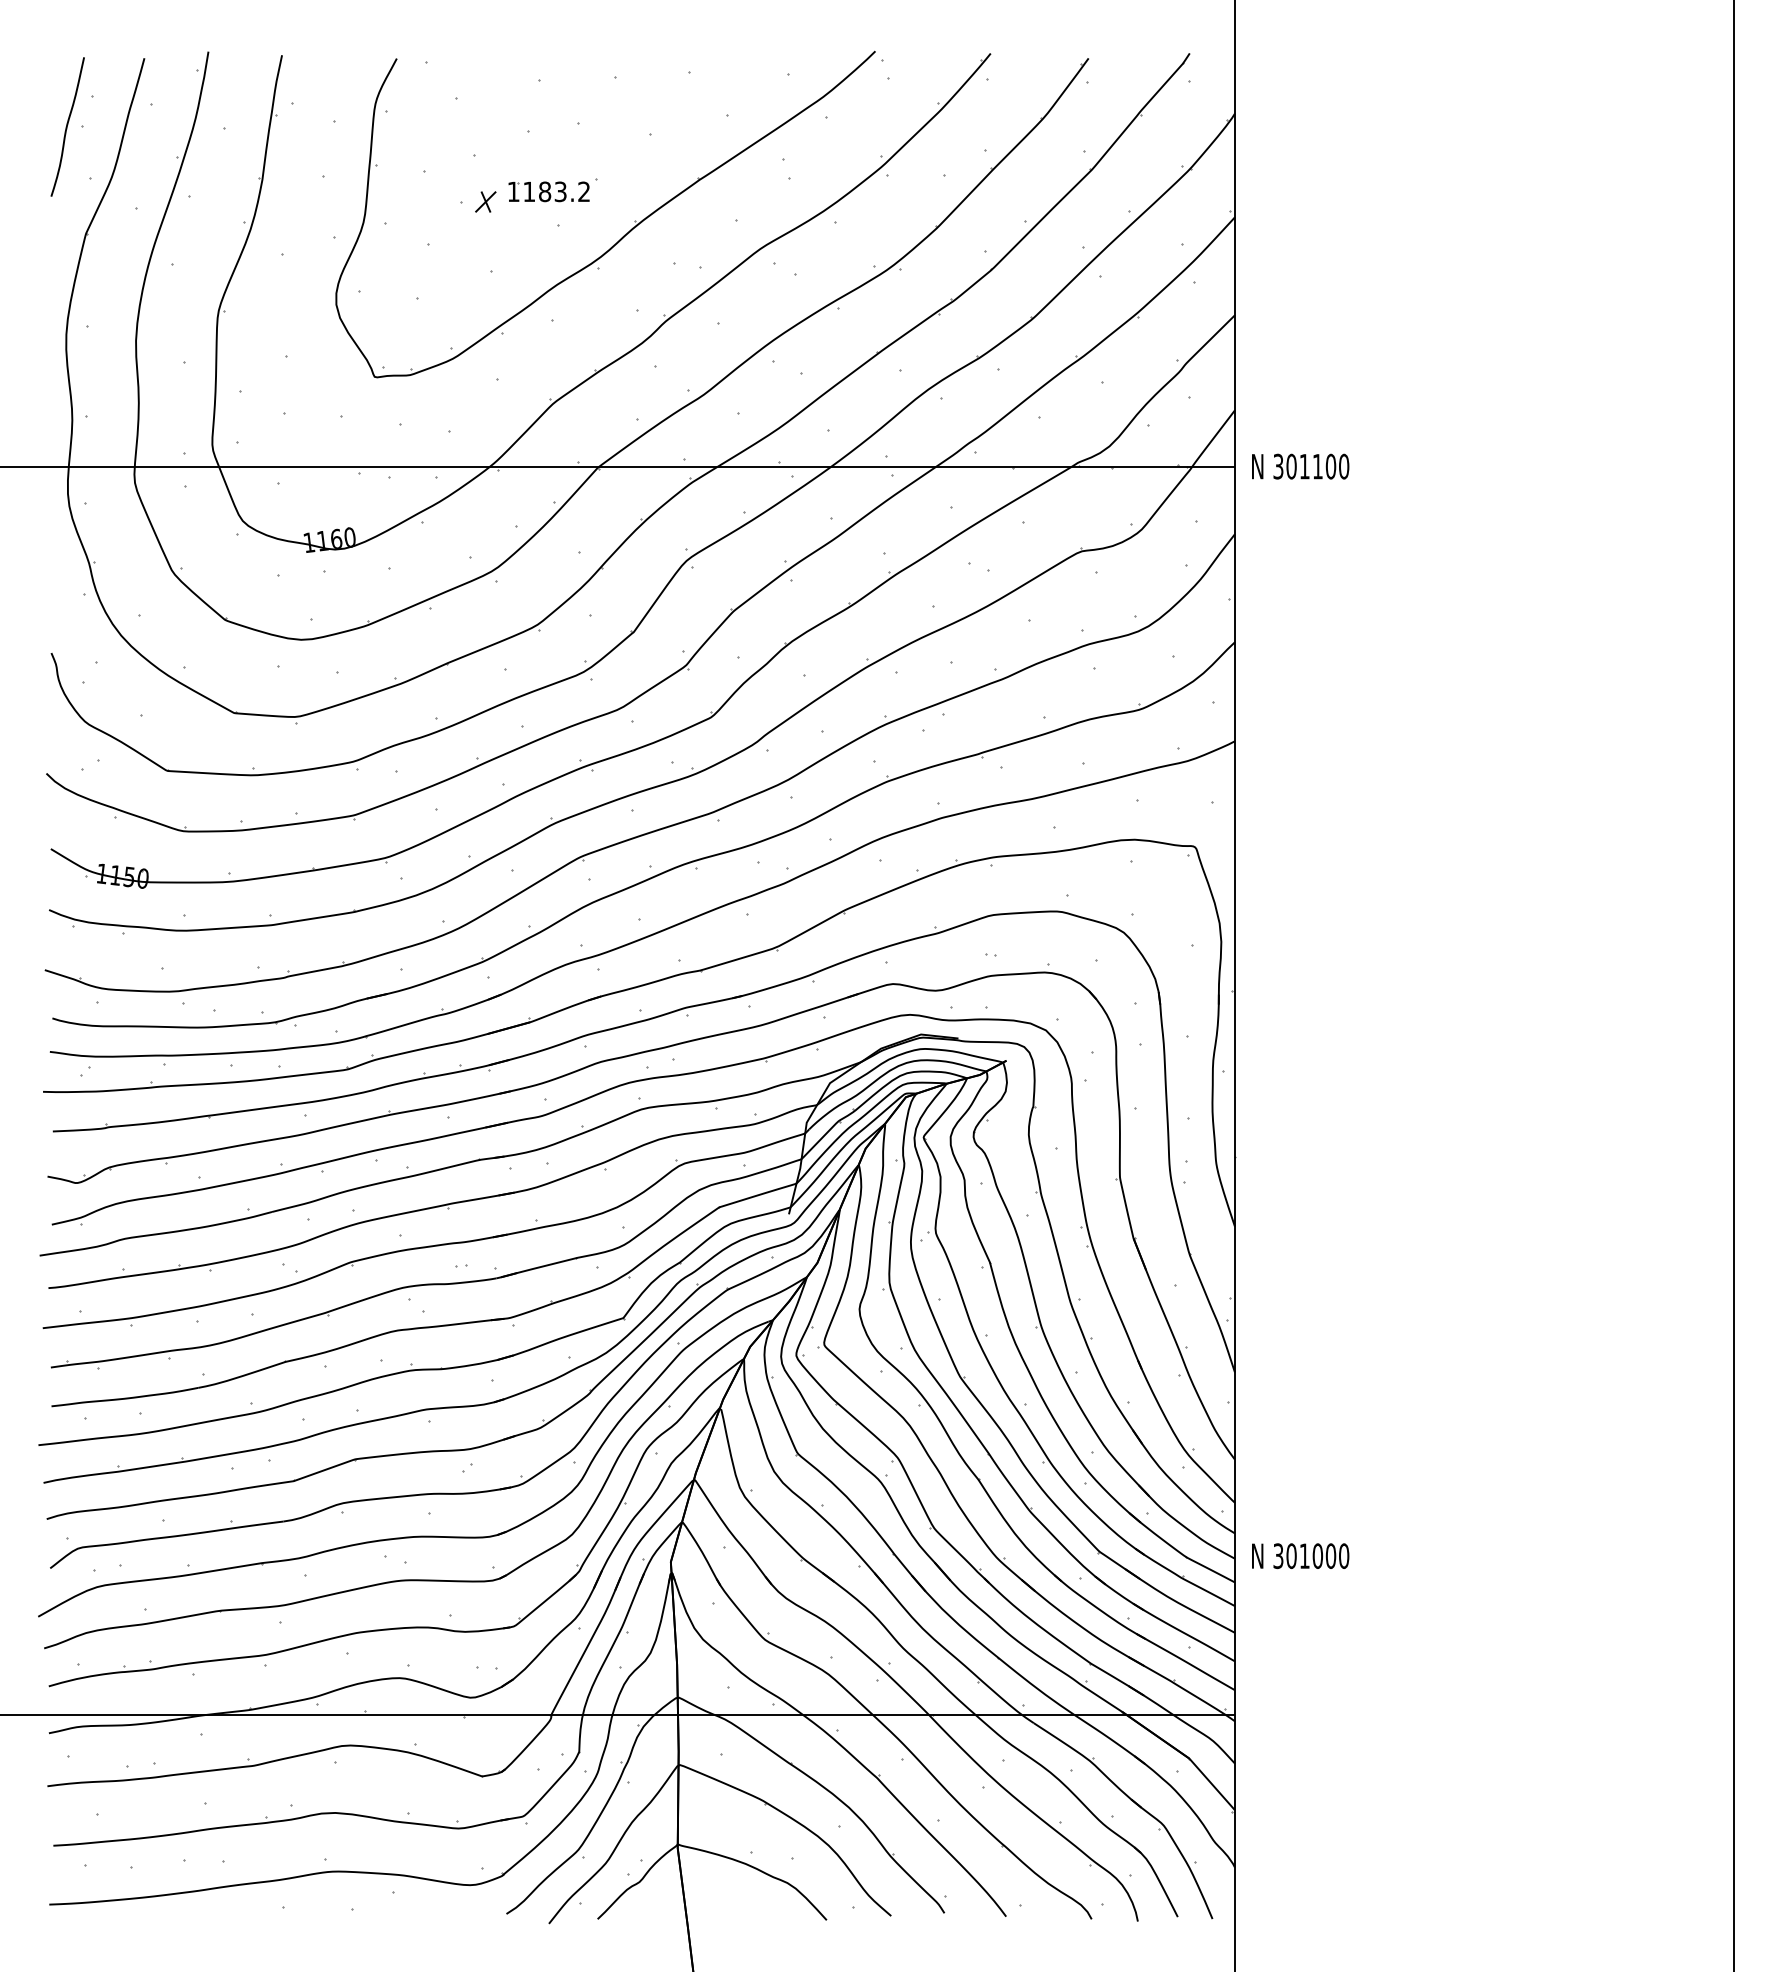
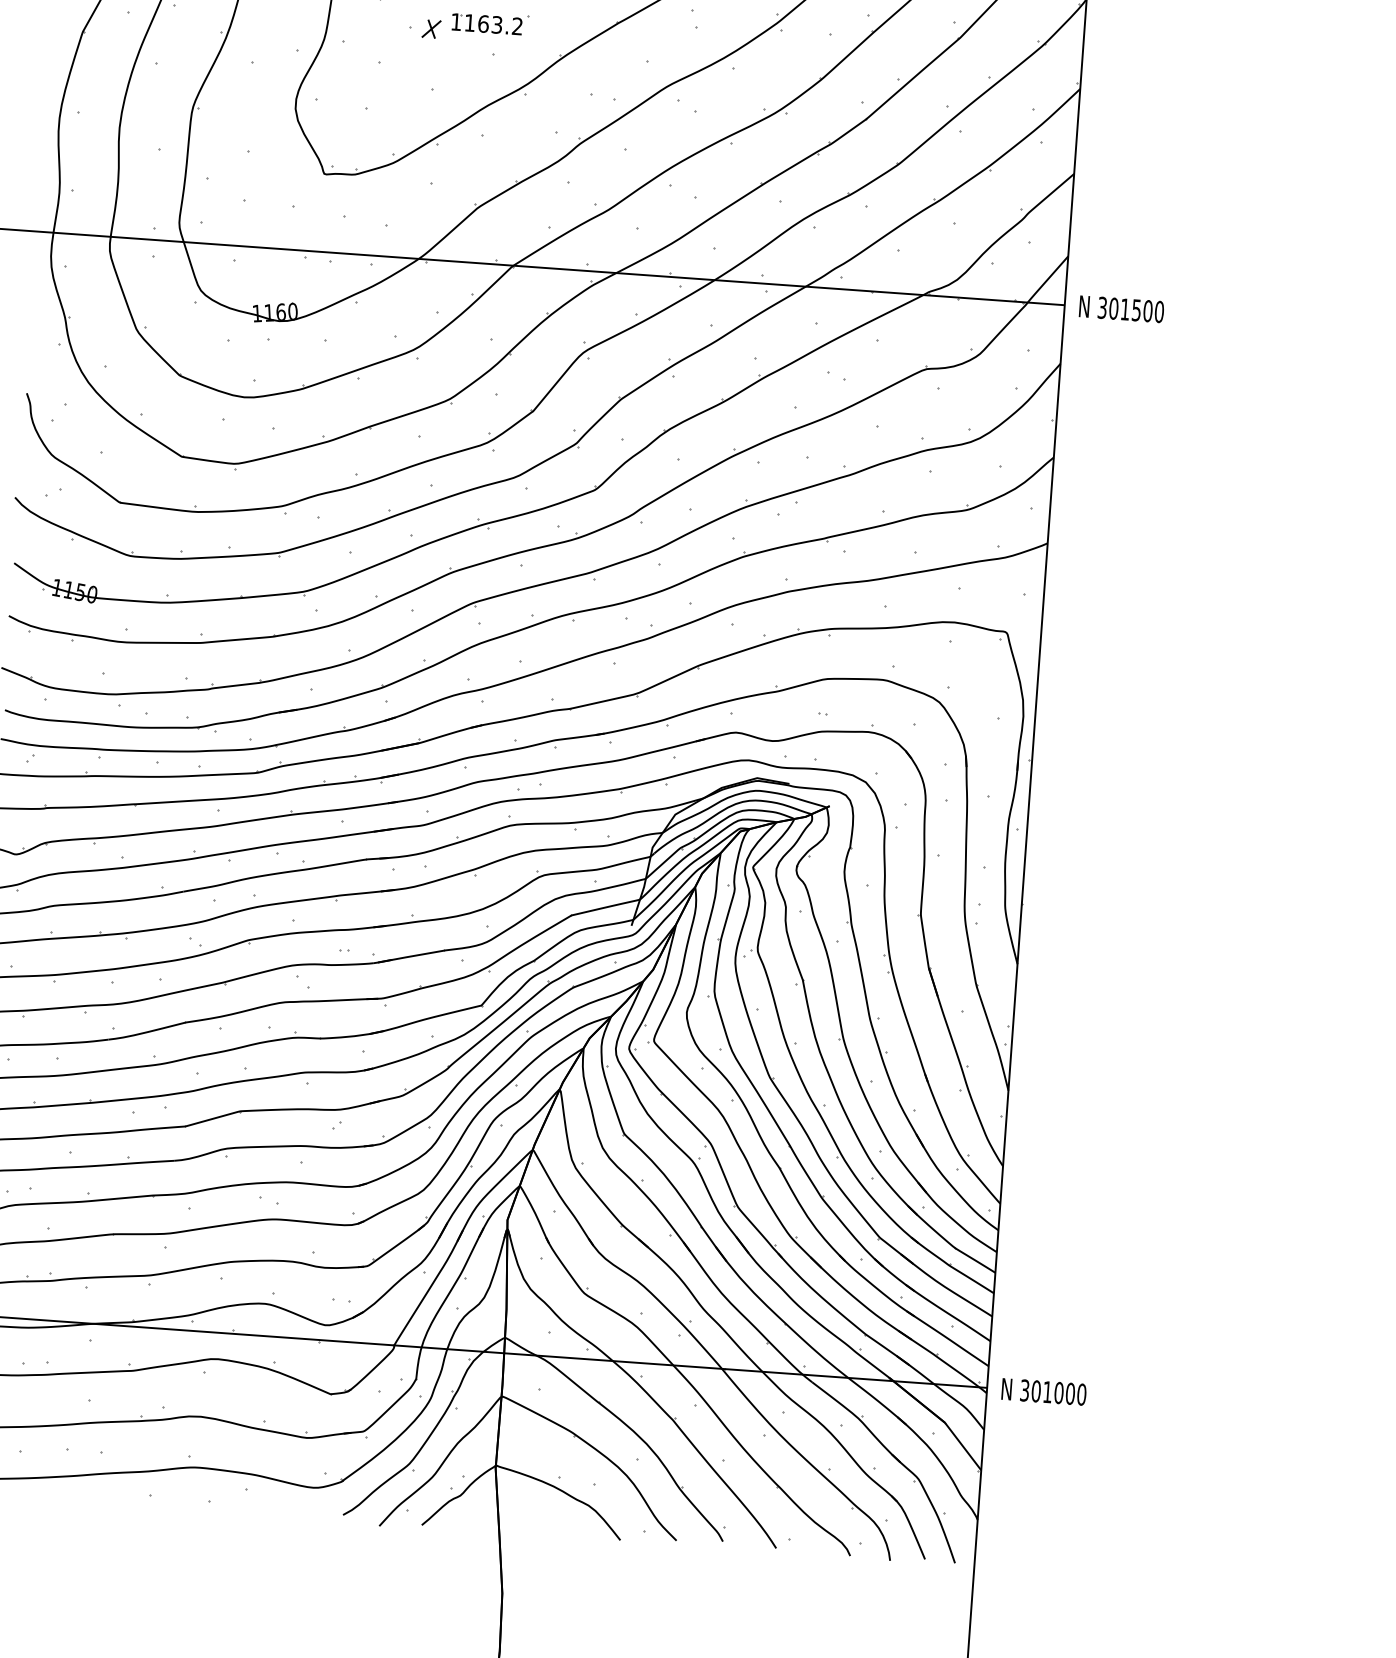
text: (545, 191) -> (483, 23), 1183.2 -> 1163.2
text: (1317, 466) -> (1136, 310), 301100 -> 301500
text: (1300, 1556) -> (1043, 1392), moved

